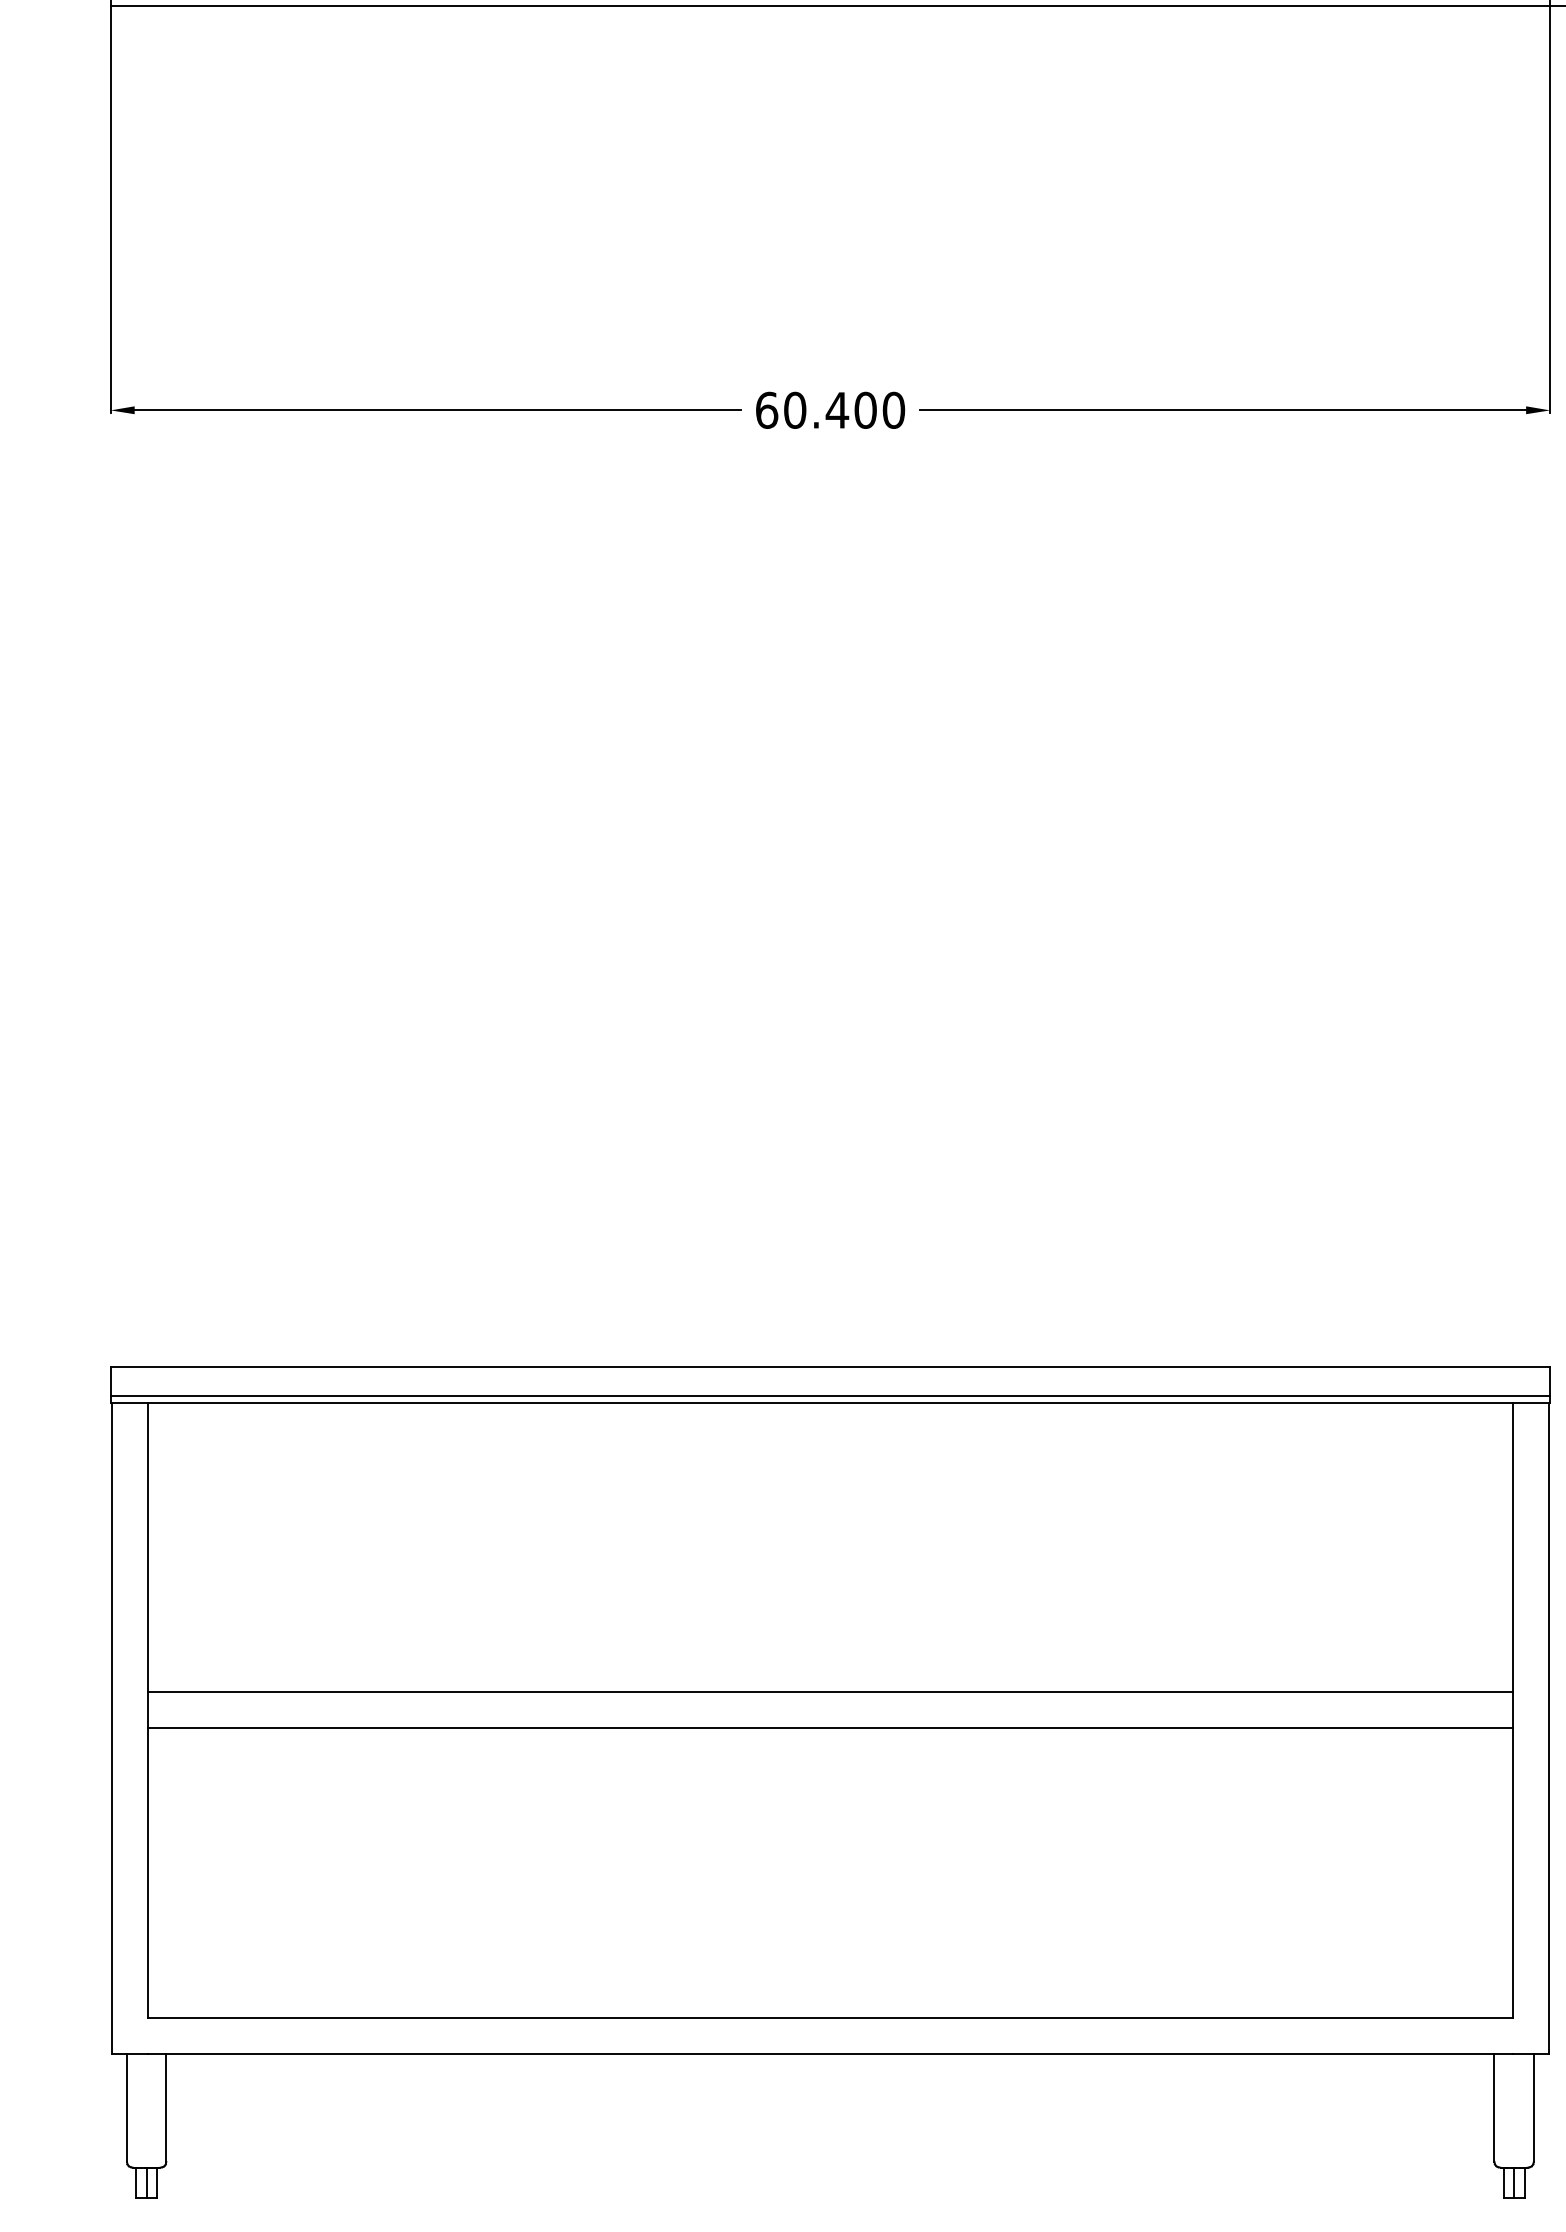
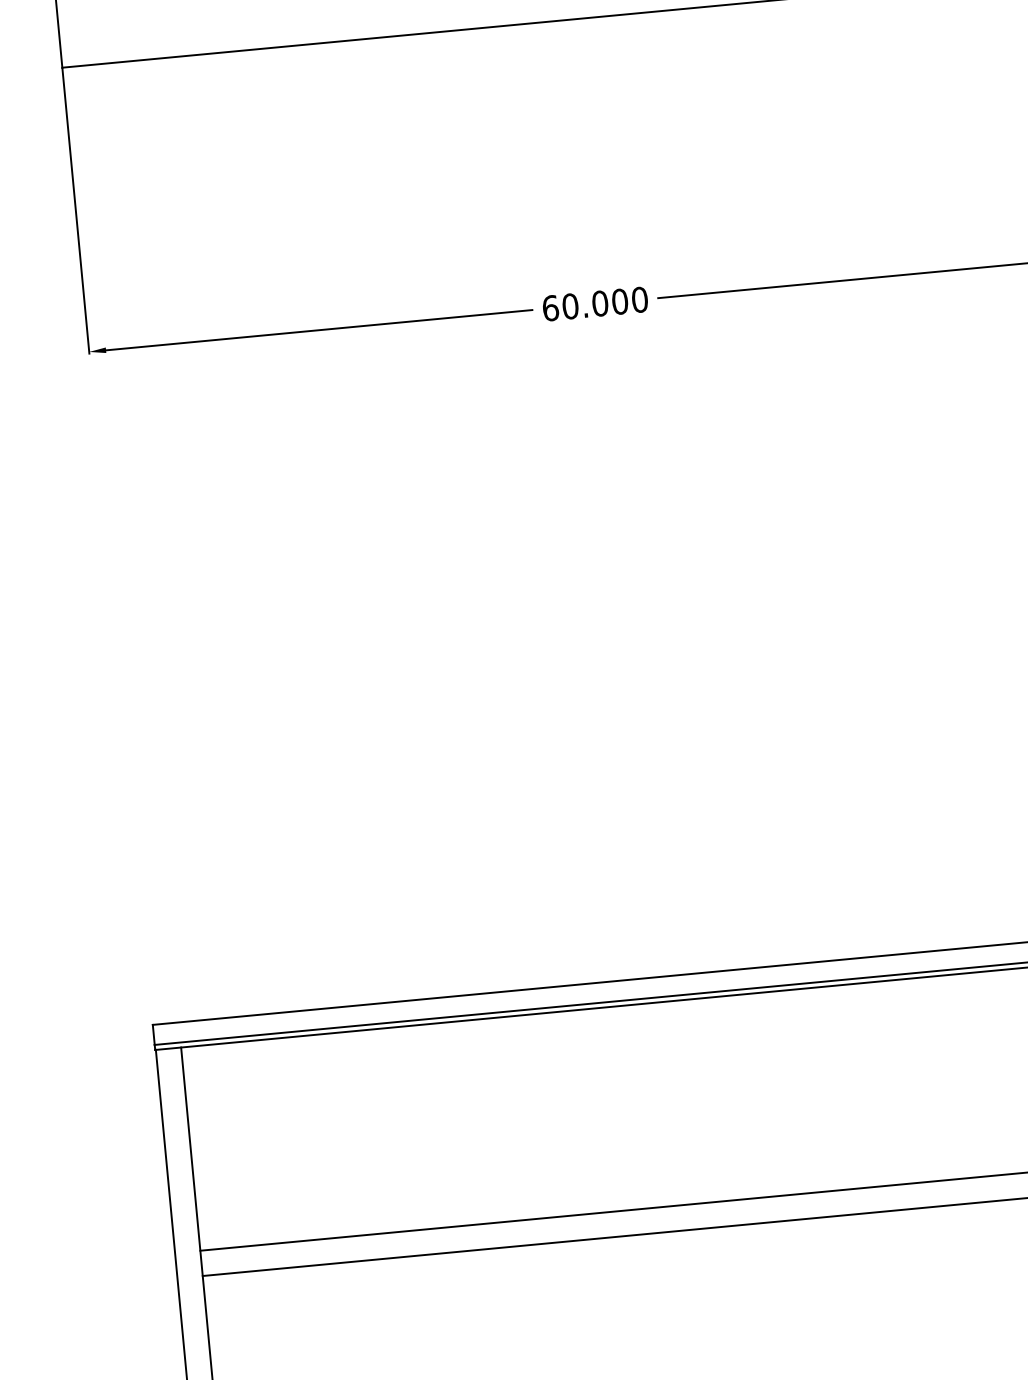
text: (837, 409) -> (600, 303), 60.400 -> 60.000

